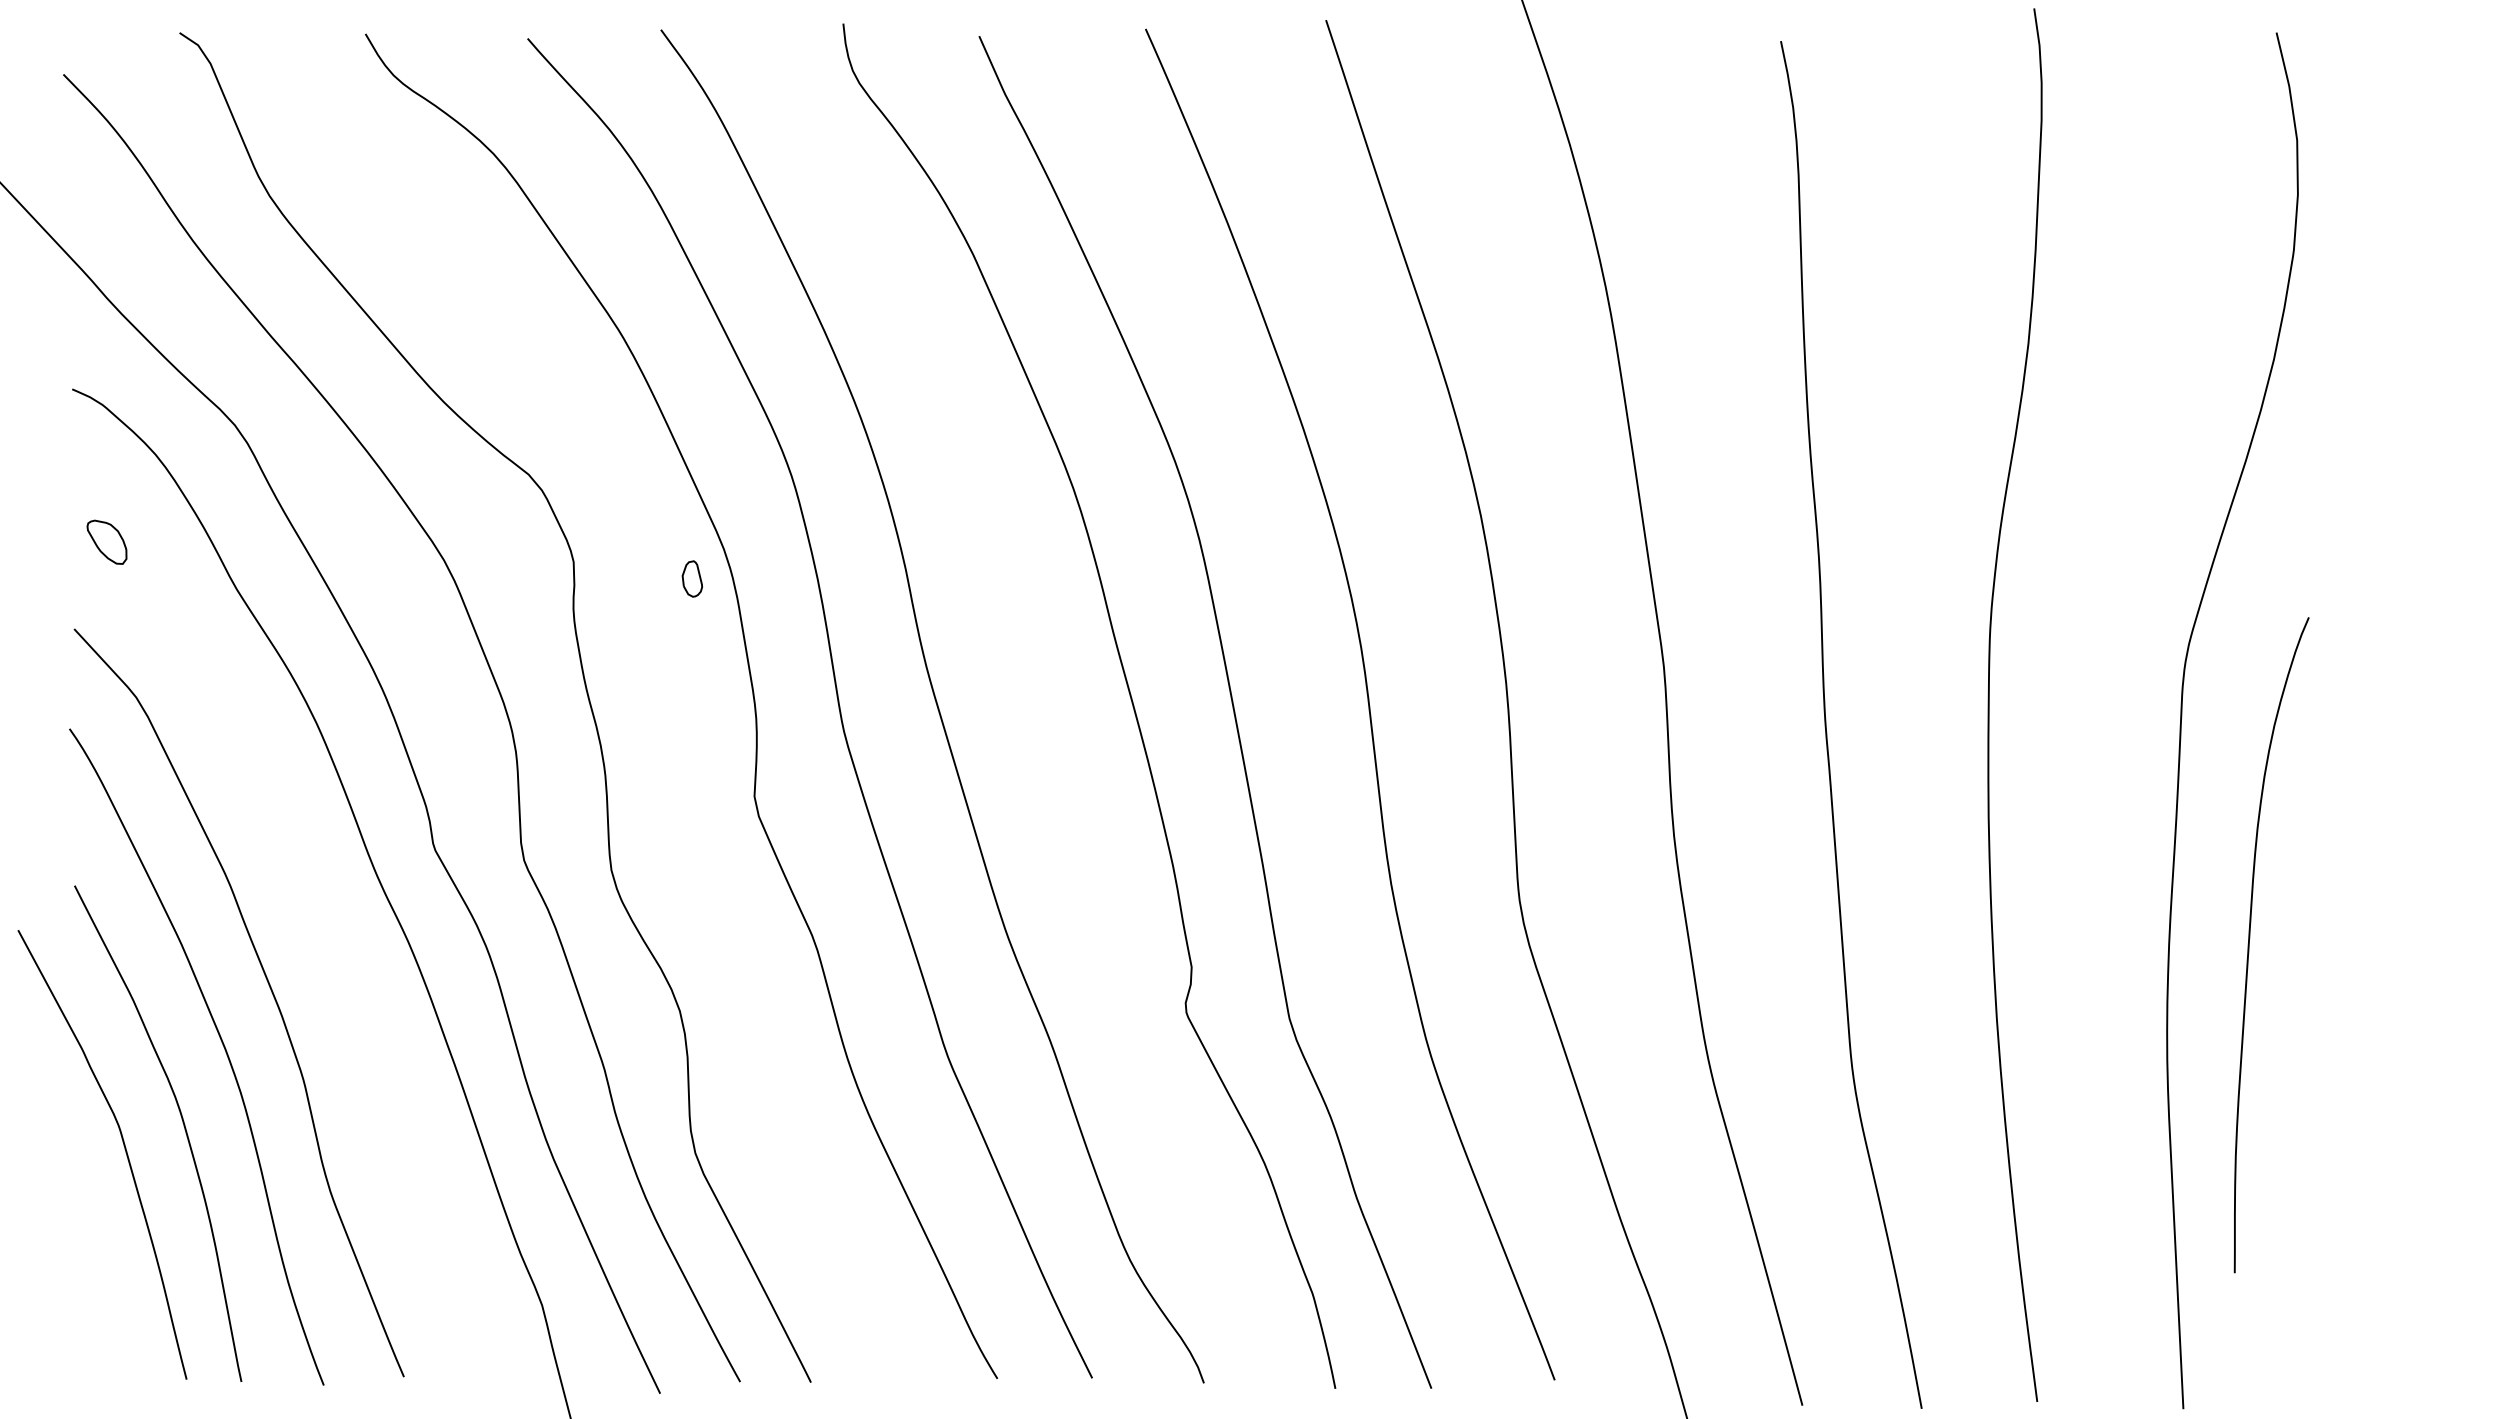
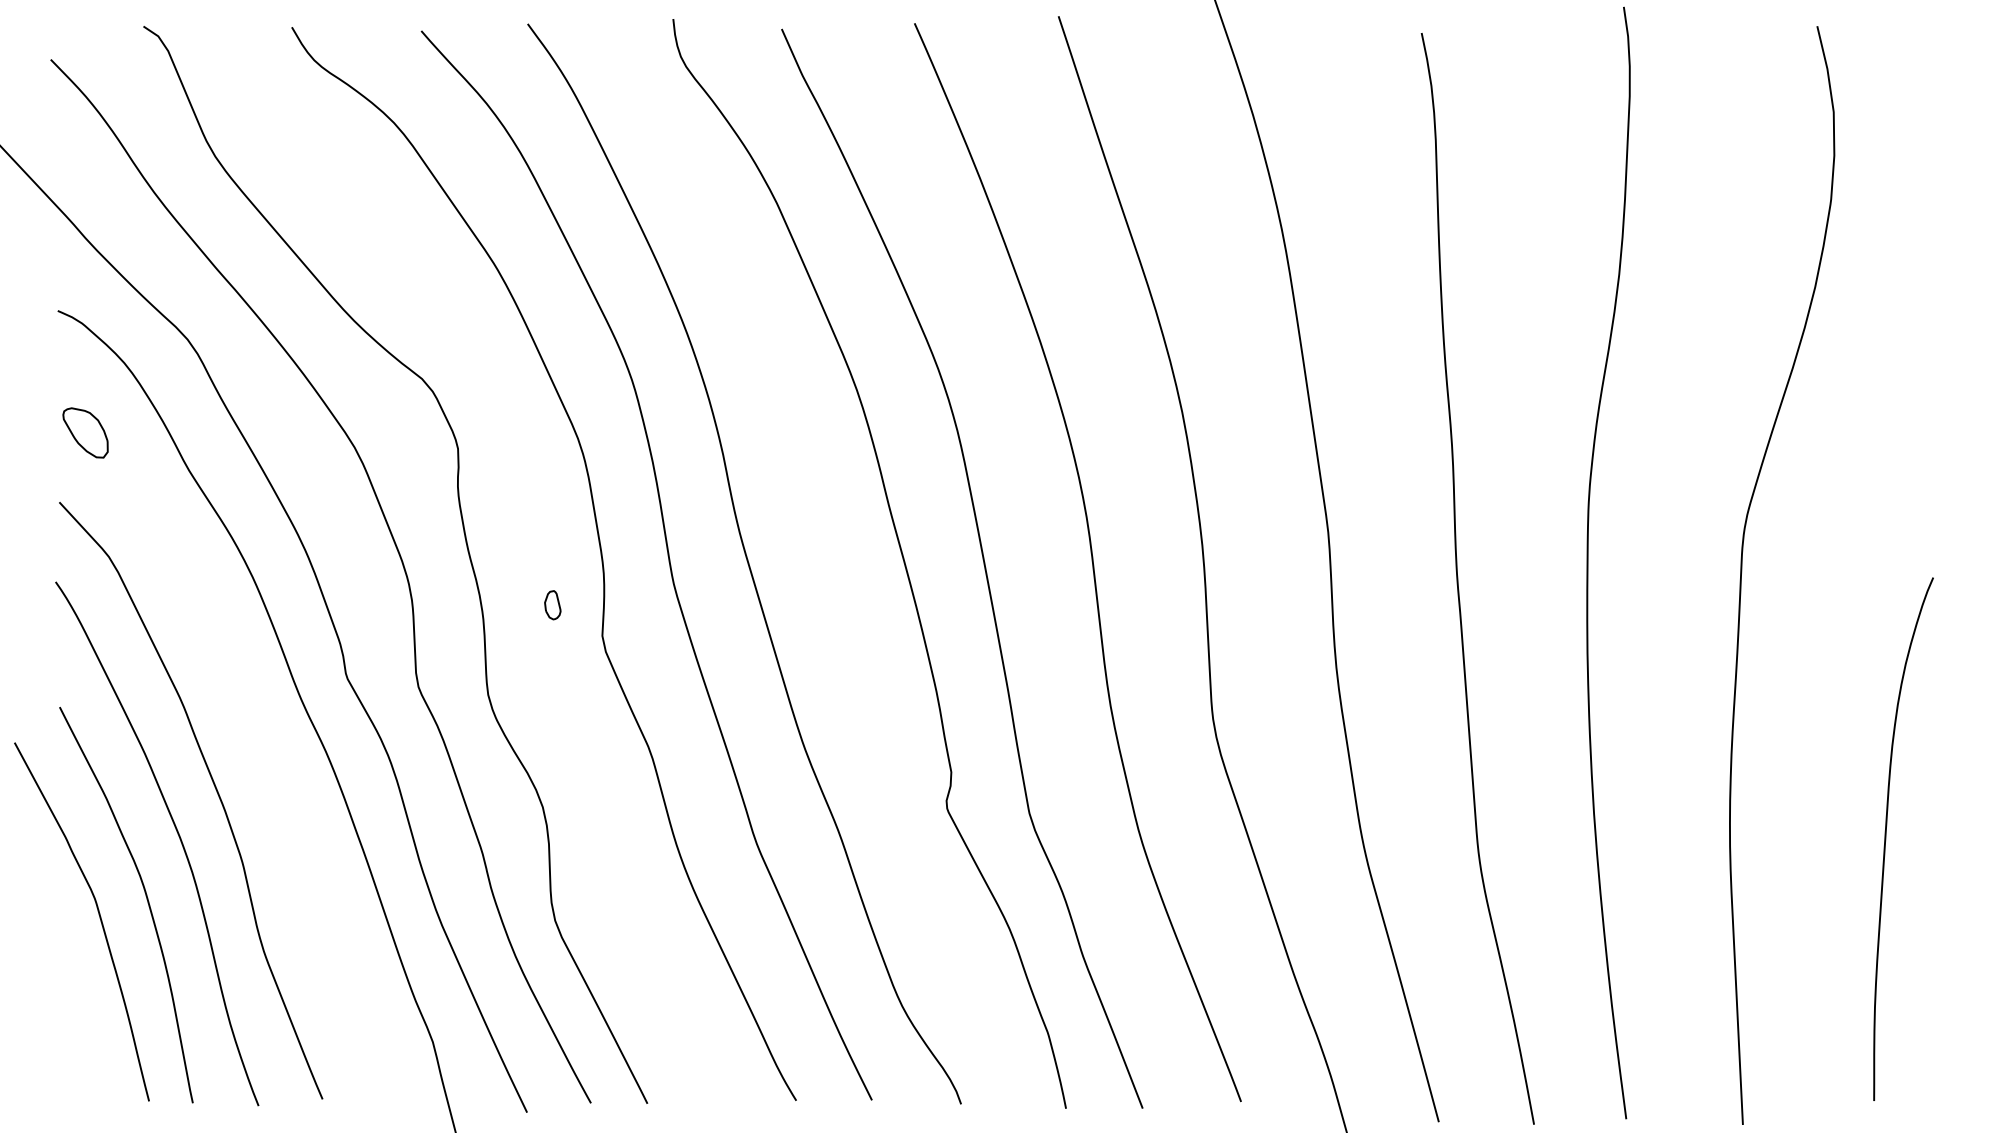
part: (106, 542) -> (85, 433), size x1.43
part: (691, 578) -> (552, 604), moved
curve: (2249, 945) -> (1885, 839), moved

